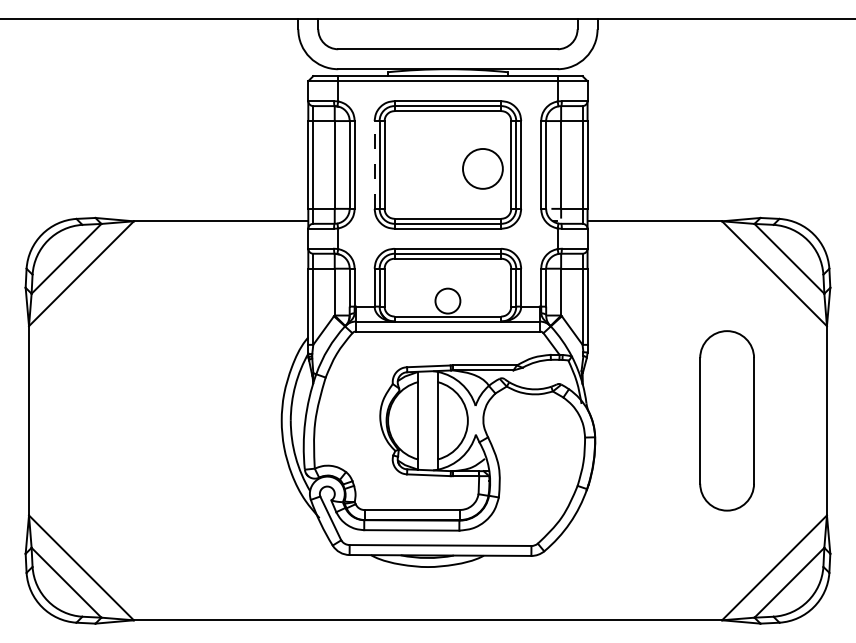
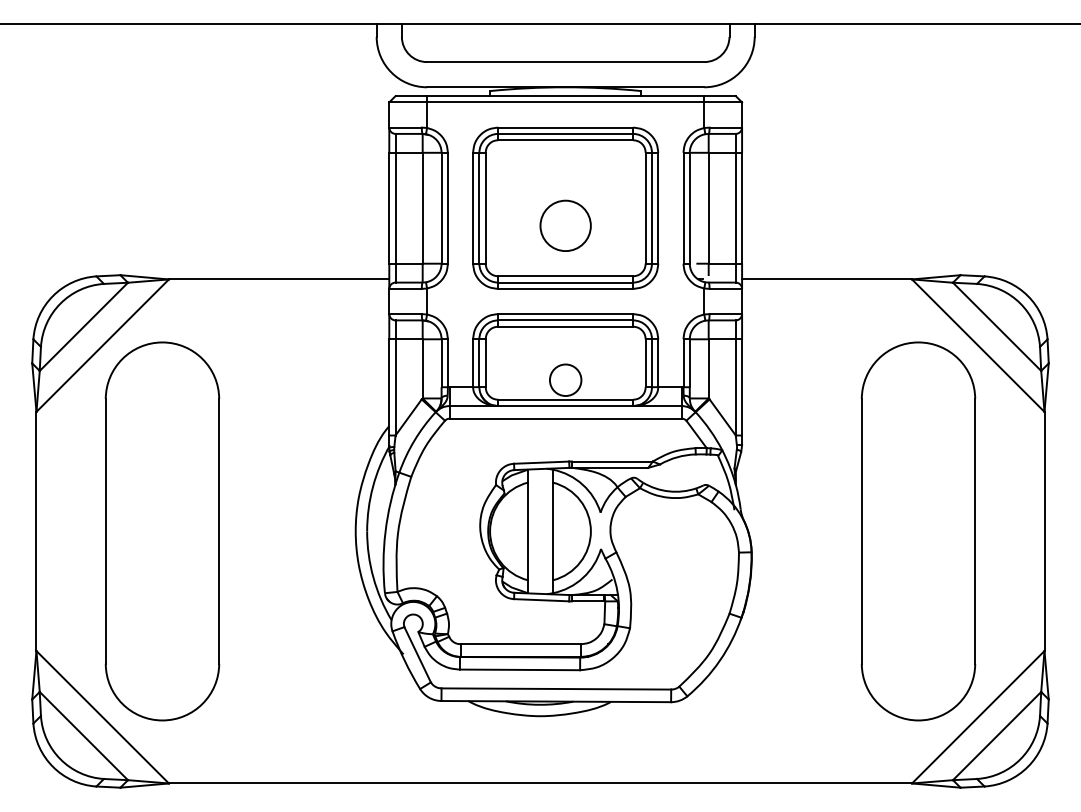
line: (374, 164) -> (472, 207), dashed -> solid
circle: (482, 168) -> (565, 225), moved
part: (128, 420) -> (162, 531), added
part: (726, 420) -> (917, 531), size x1.67

